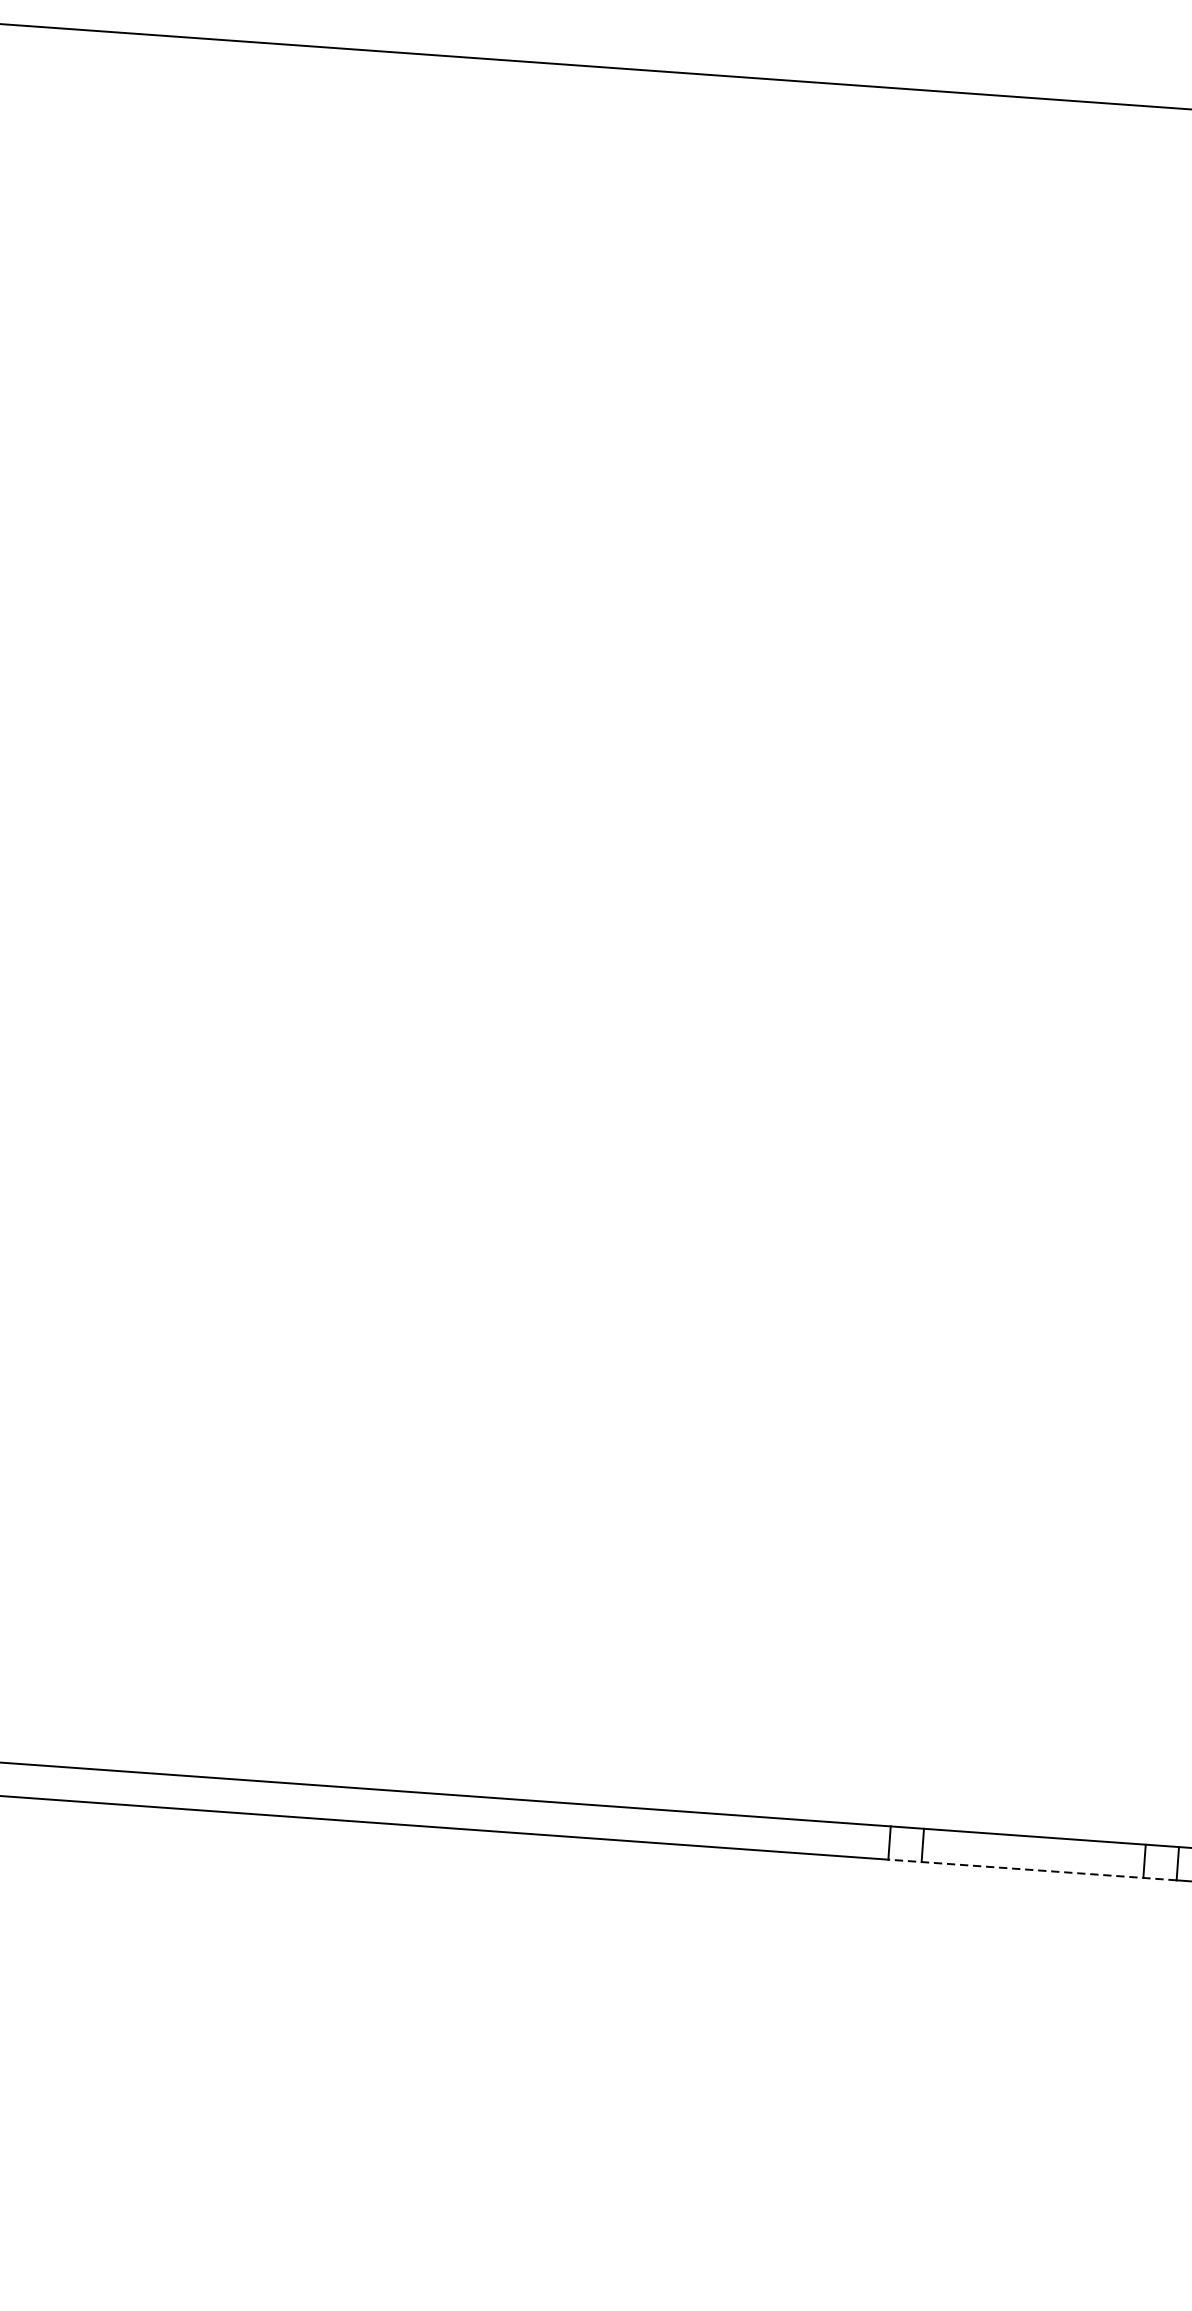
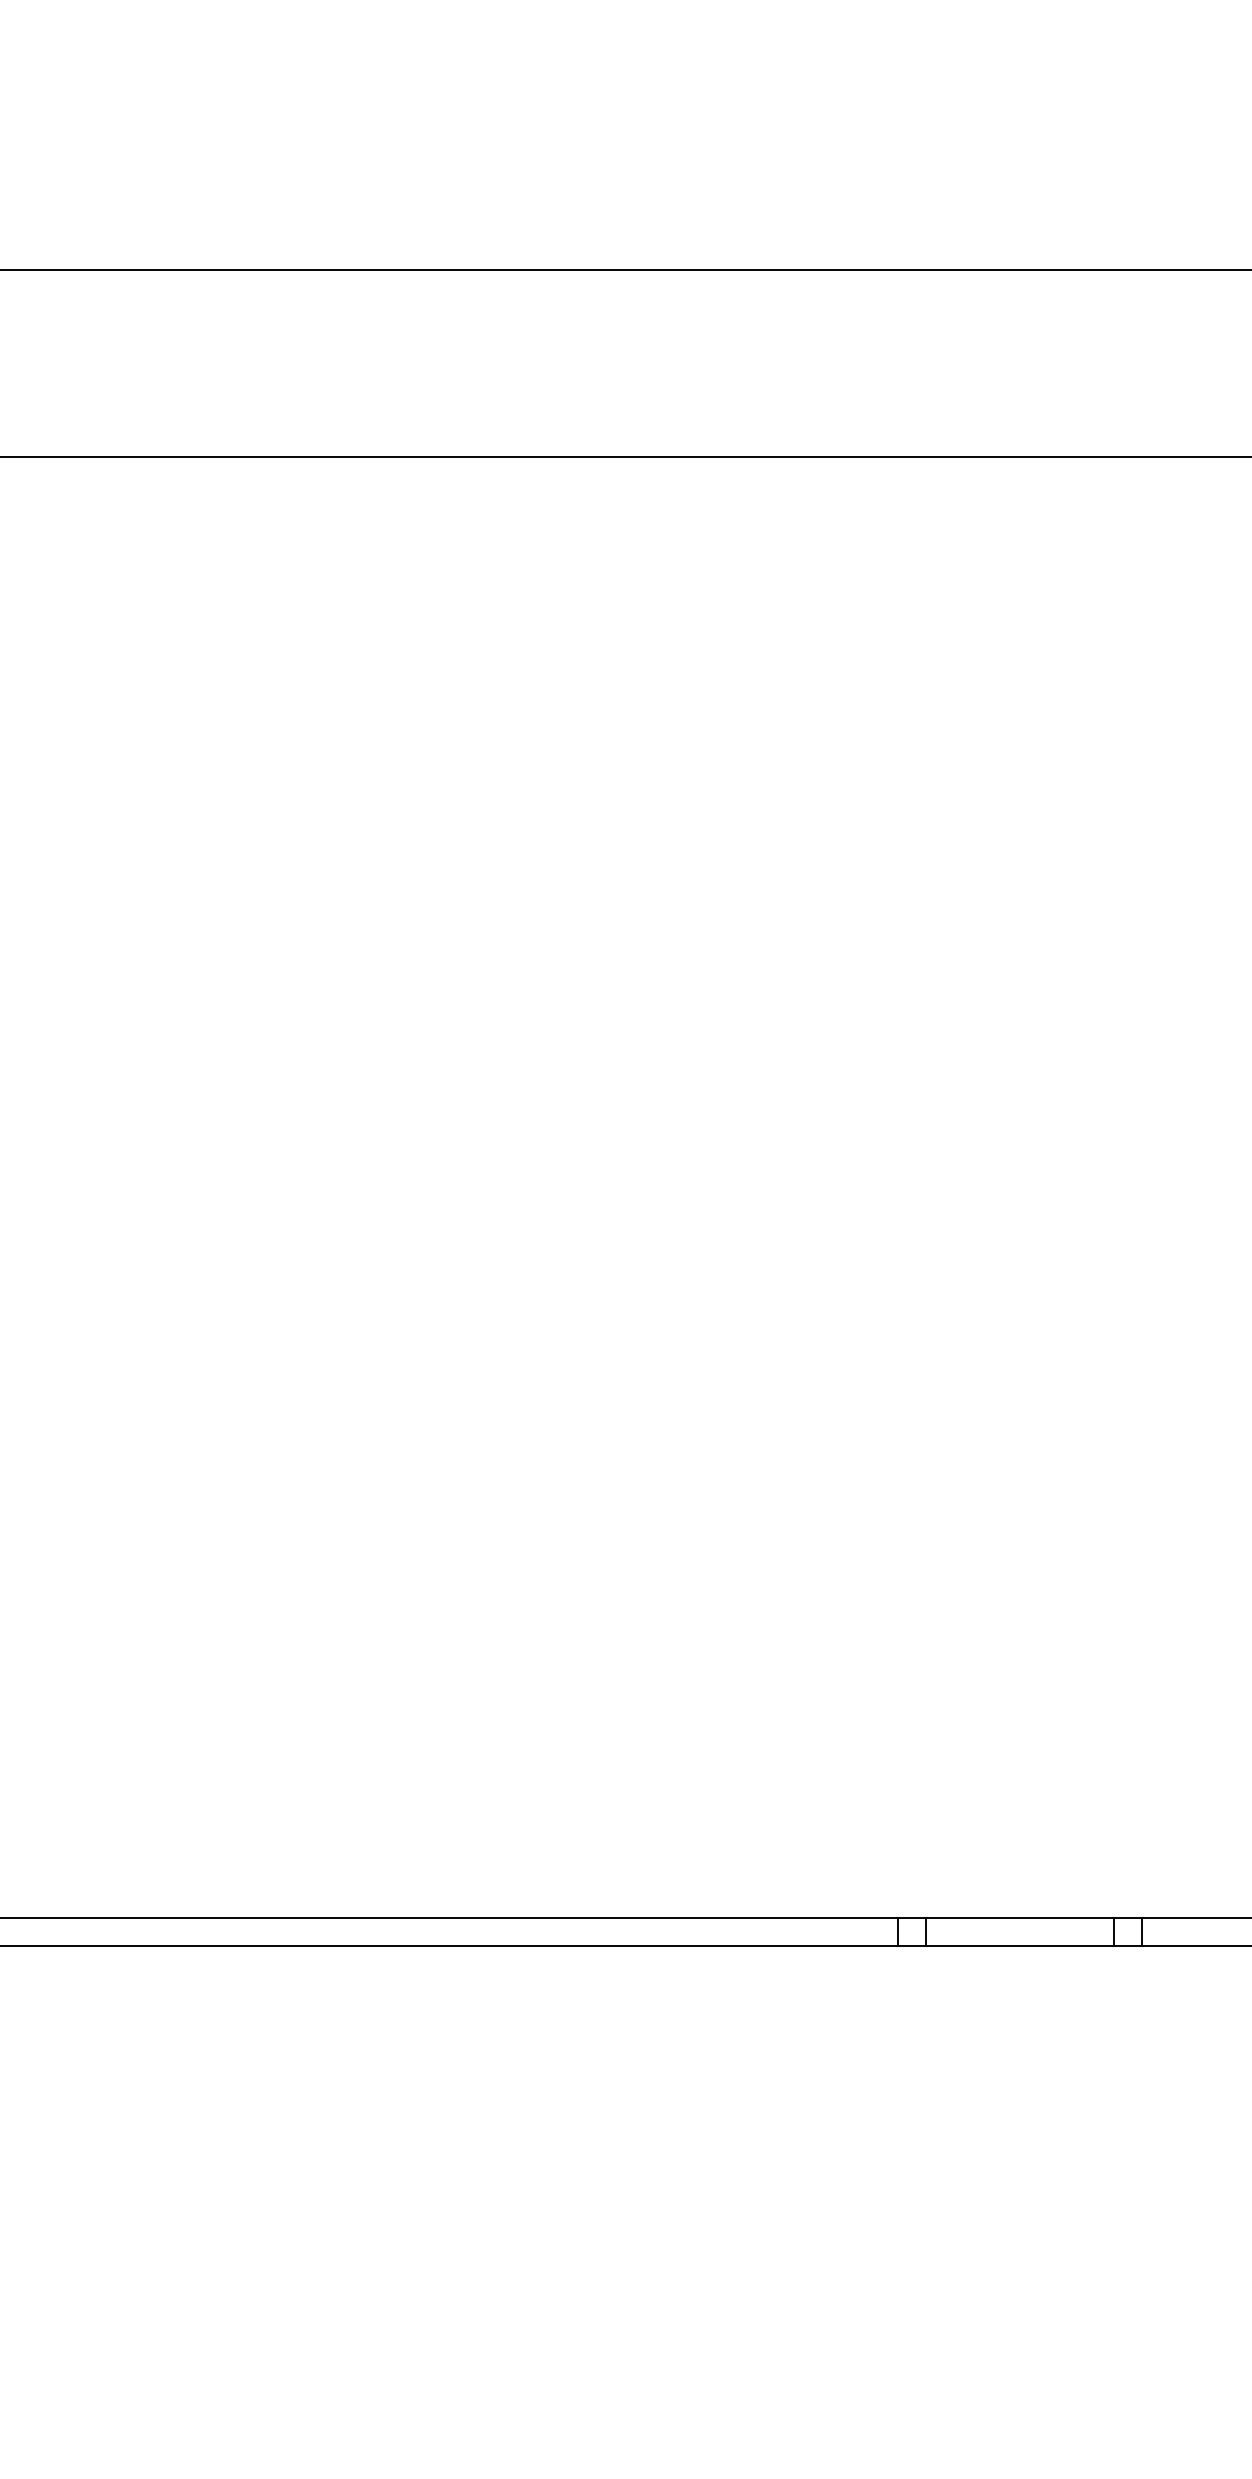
line: (1032, 1870) -> (1020, 1946), dashed -> solid

